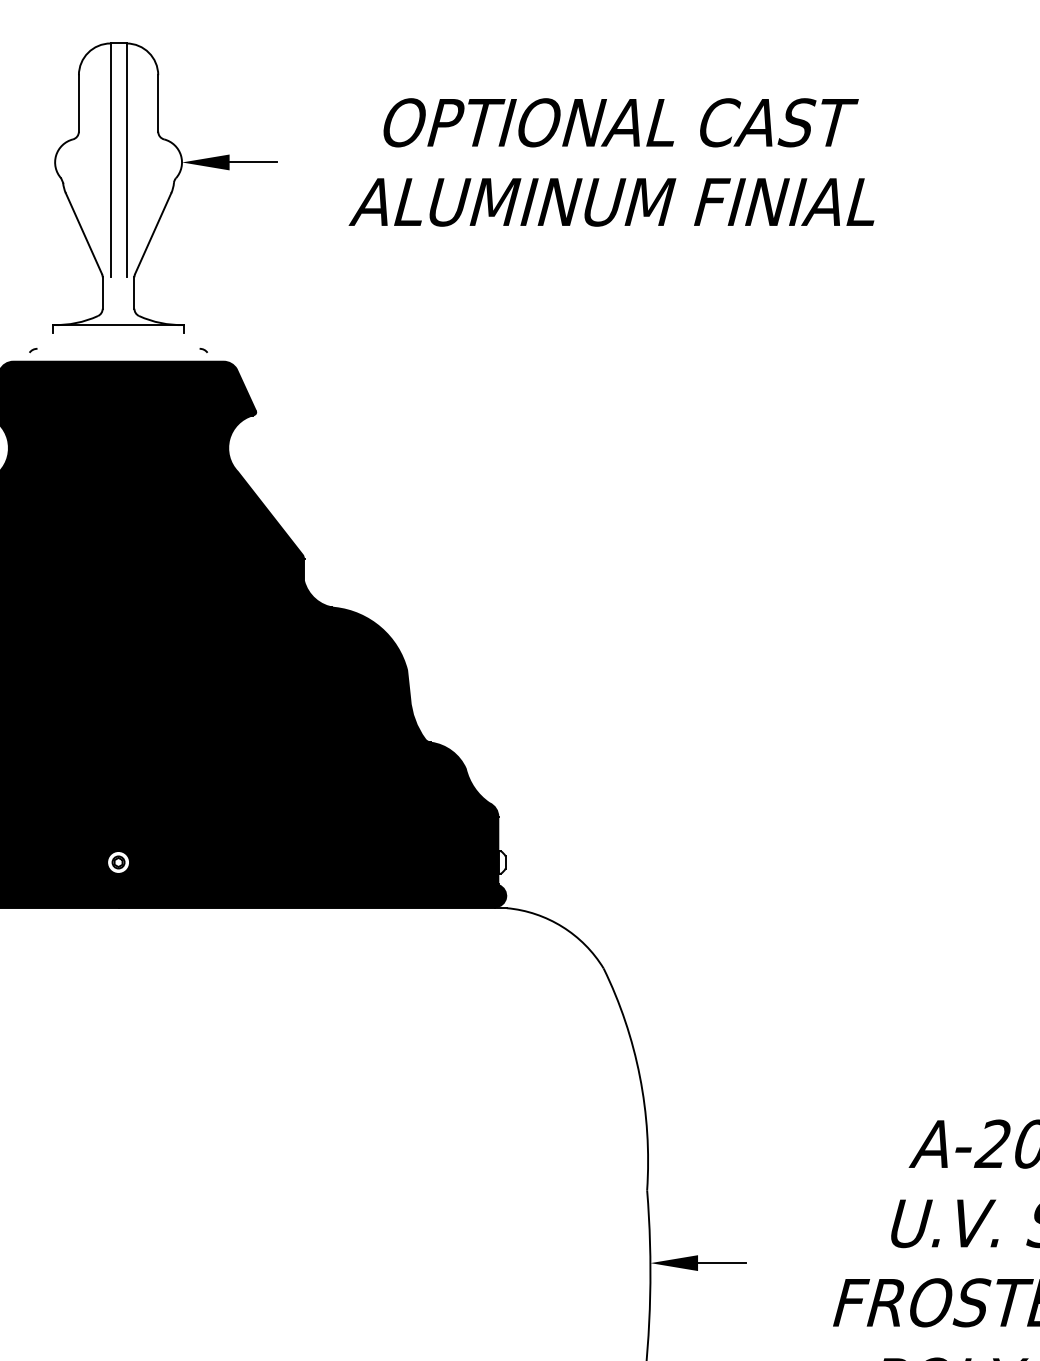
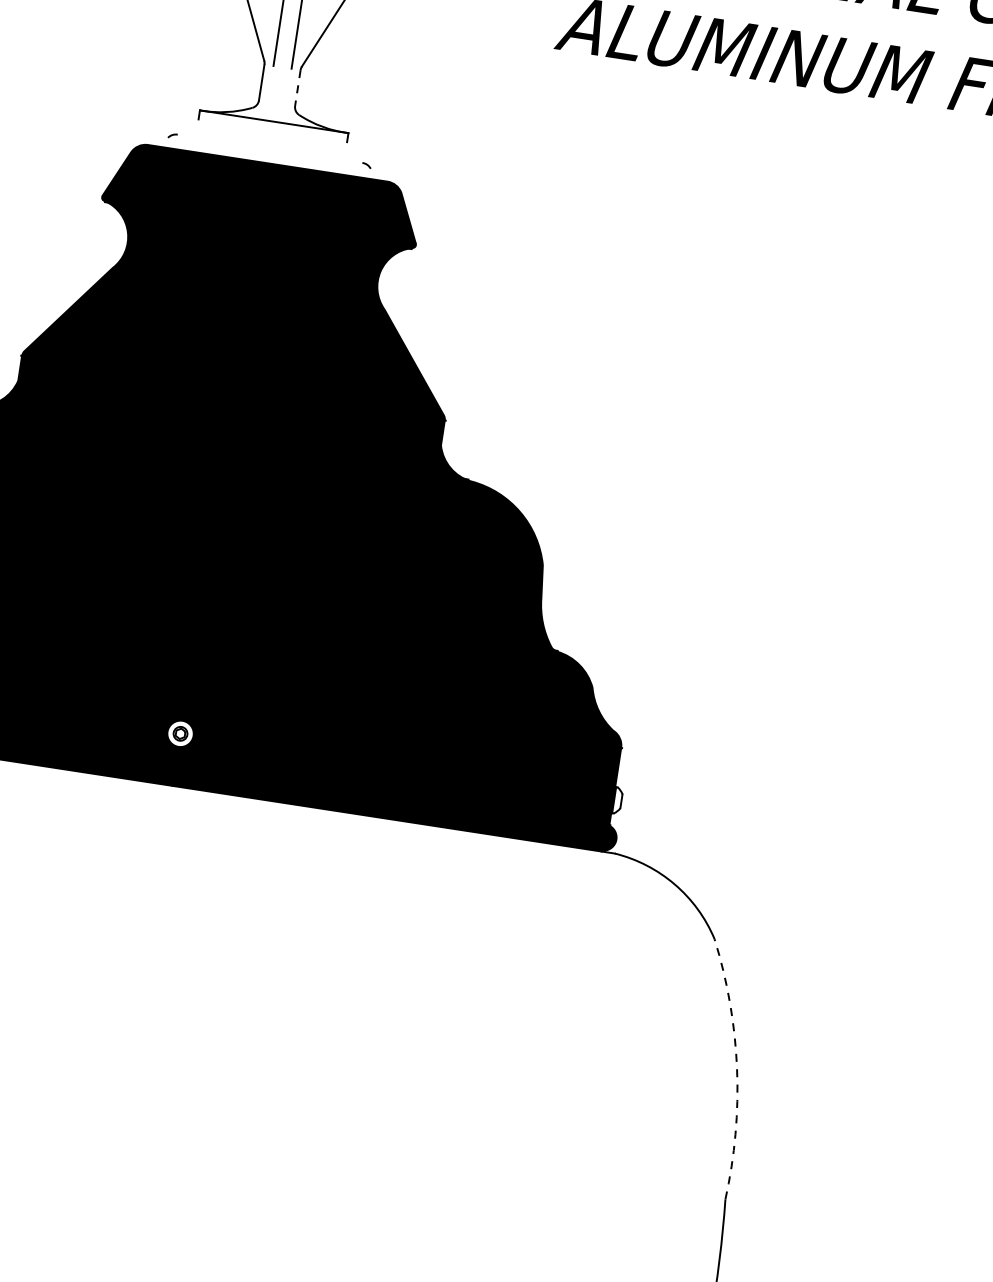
line: (134, 293) -> (297, 88), solid -> dashed
arc: (639, 1076) -> (736, 1068), solid -> dashed

